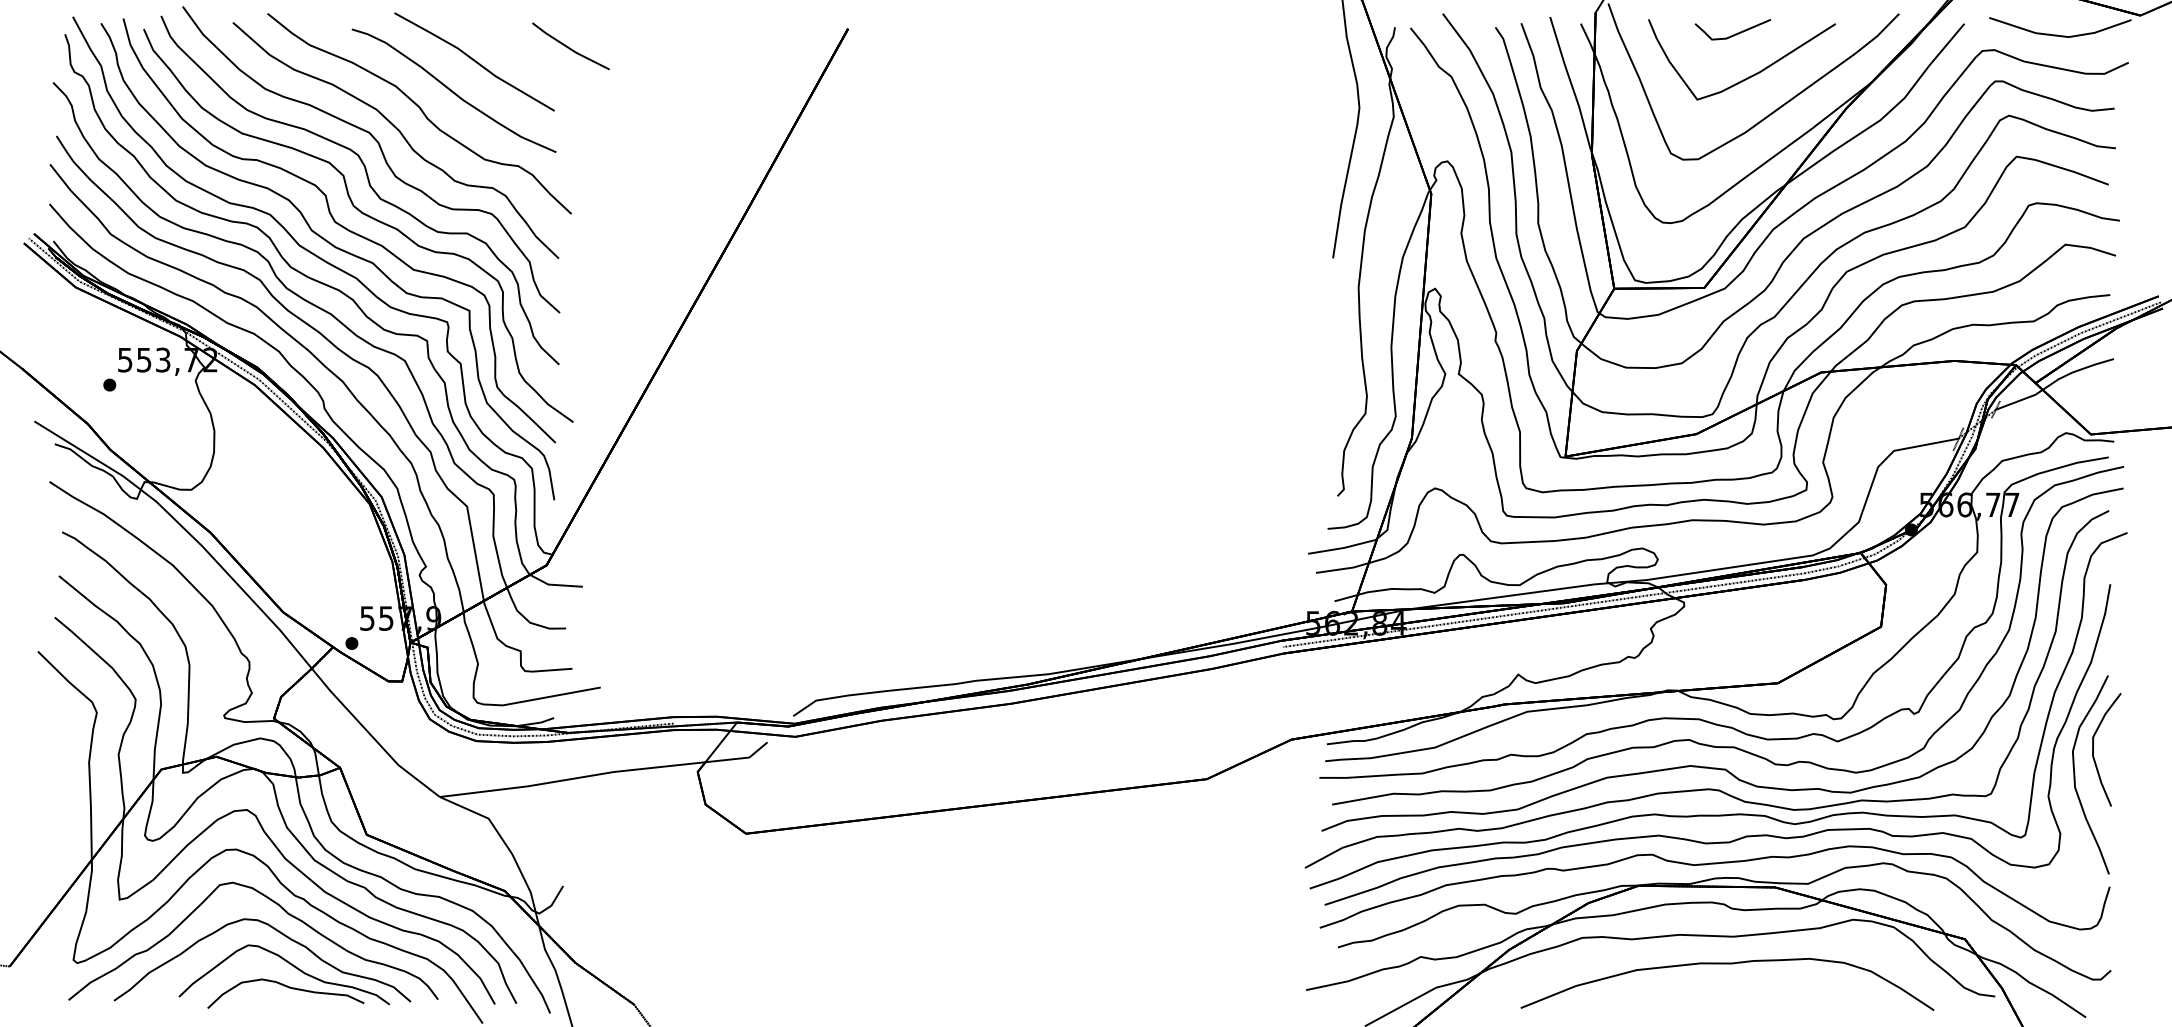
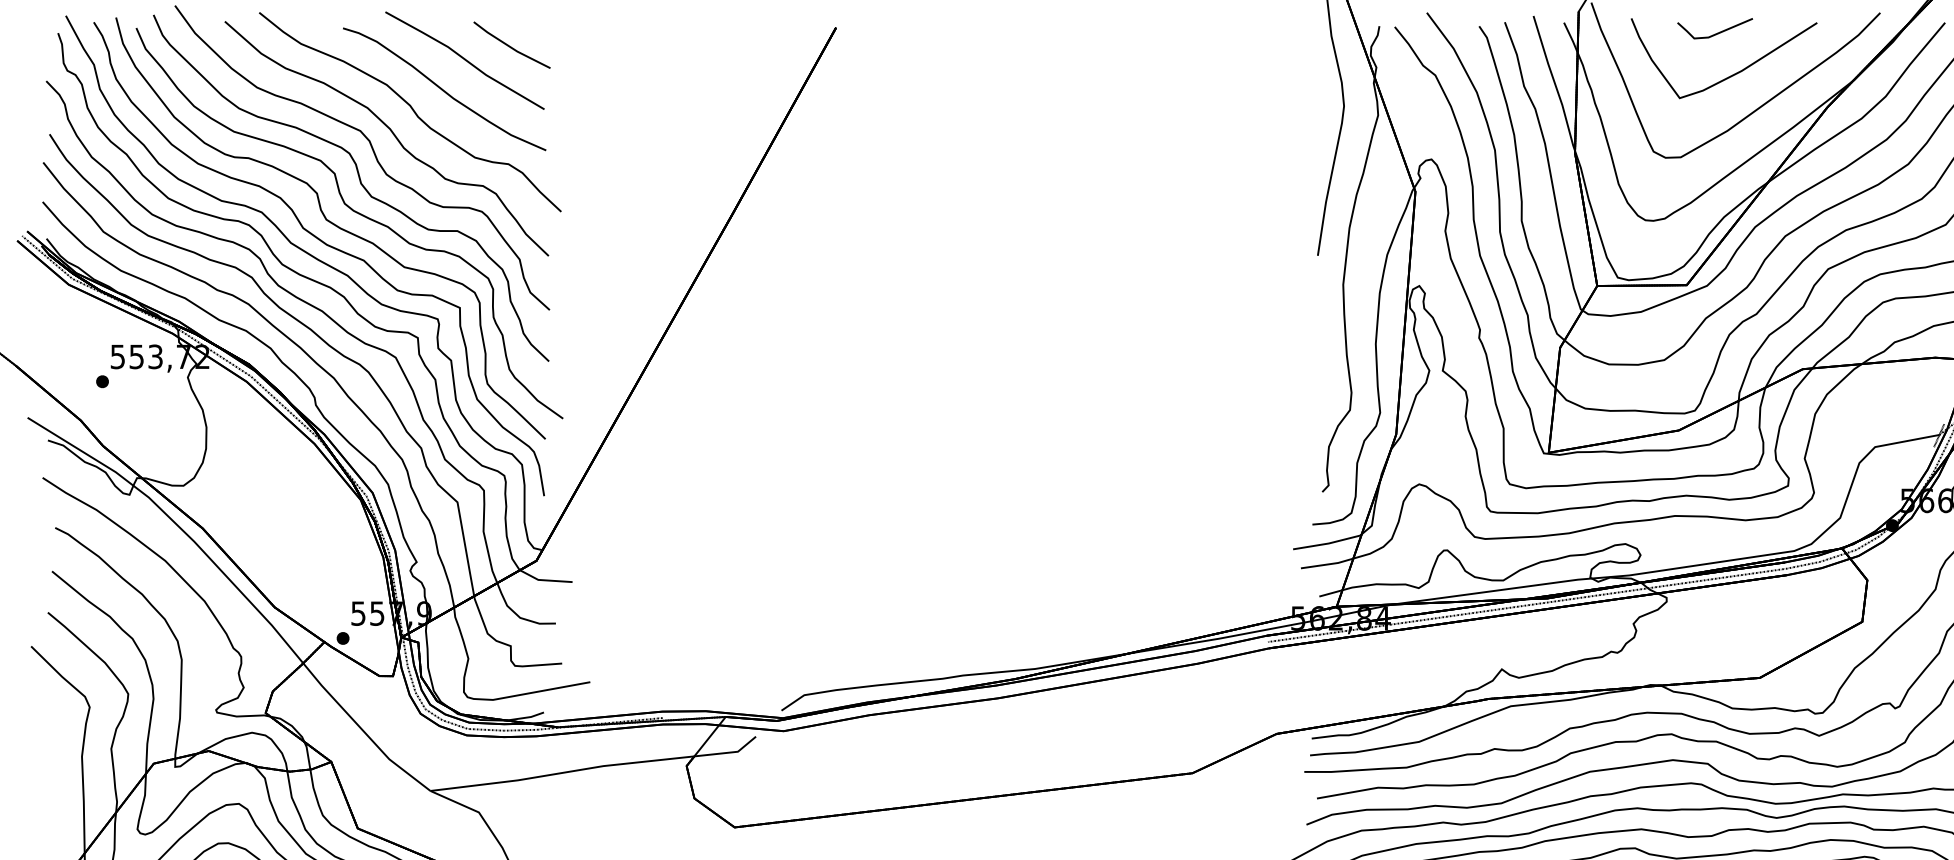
part: (570, 46) -> (511, 45), moved

